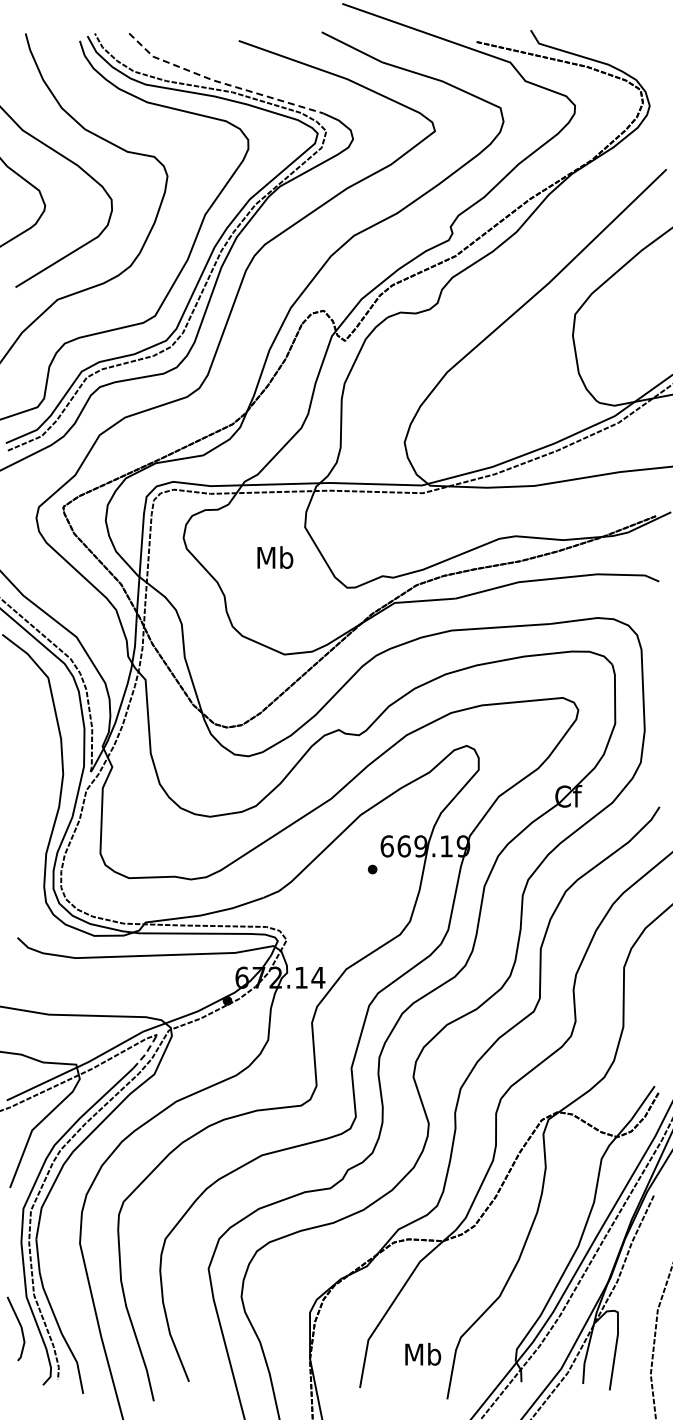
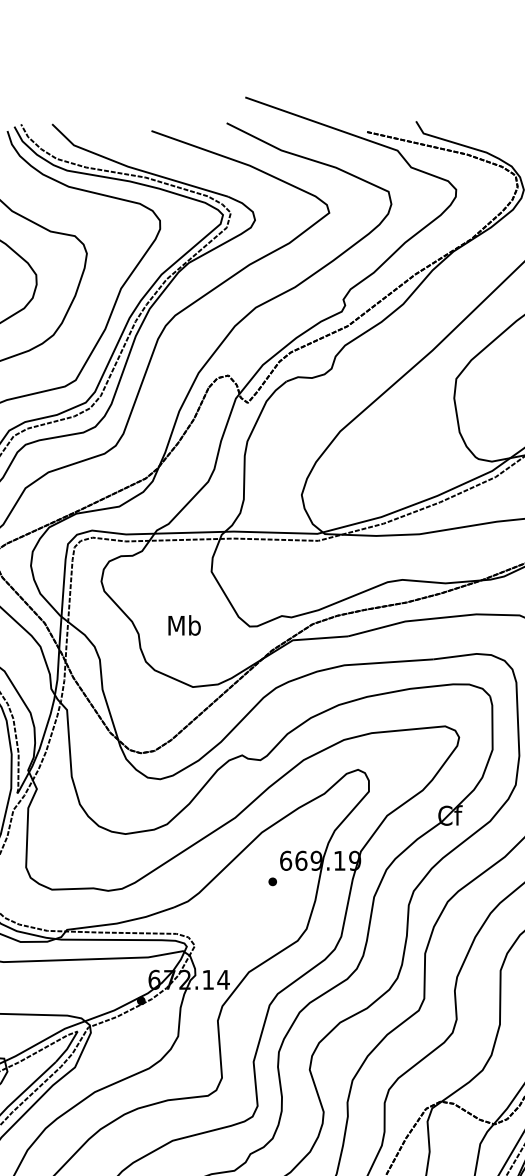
line: (220, 82) -> (134, 168), dashed -> solid
text: (275, 557) -> (184, 625), moved
line: (146, 1052) -> (67, 1047), dashed -> solid

